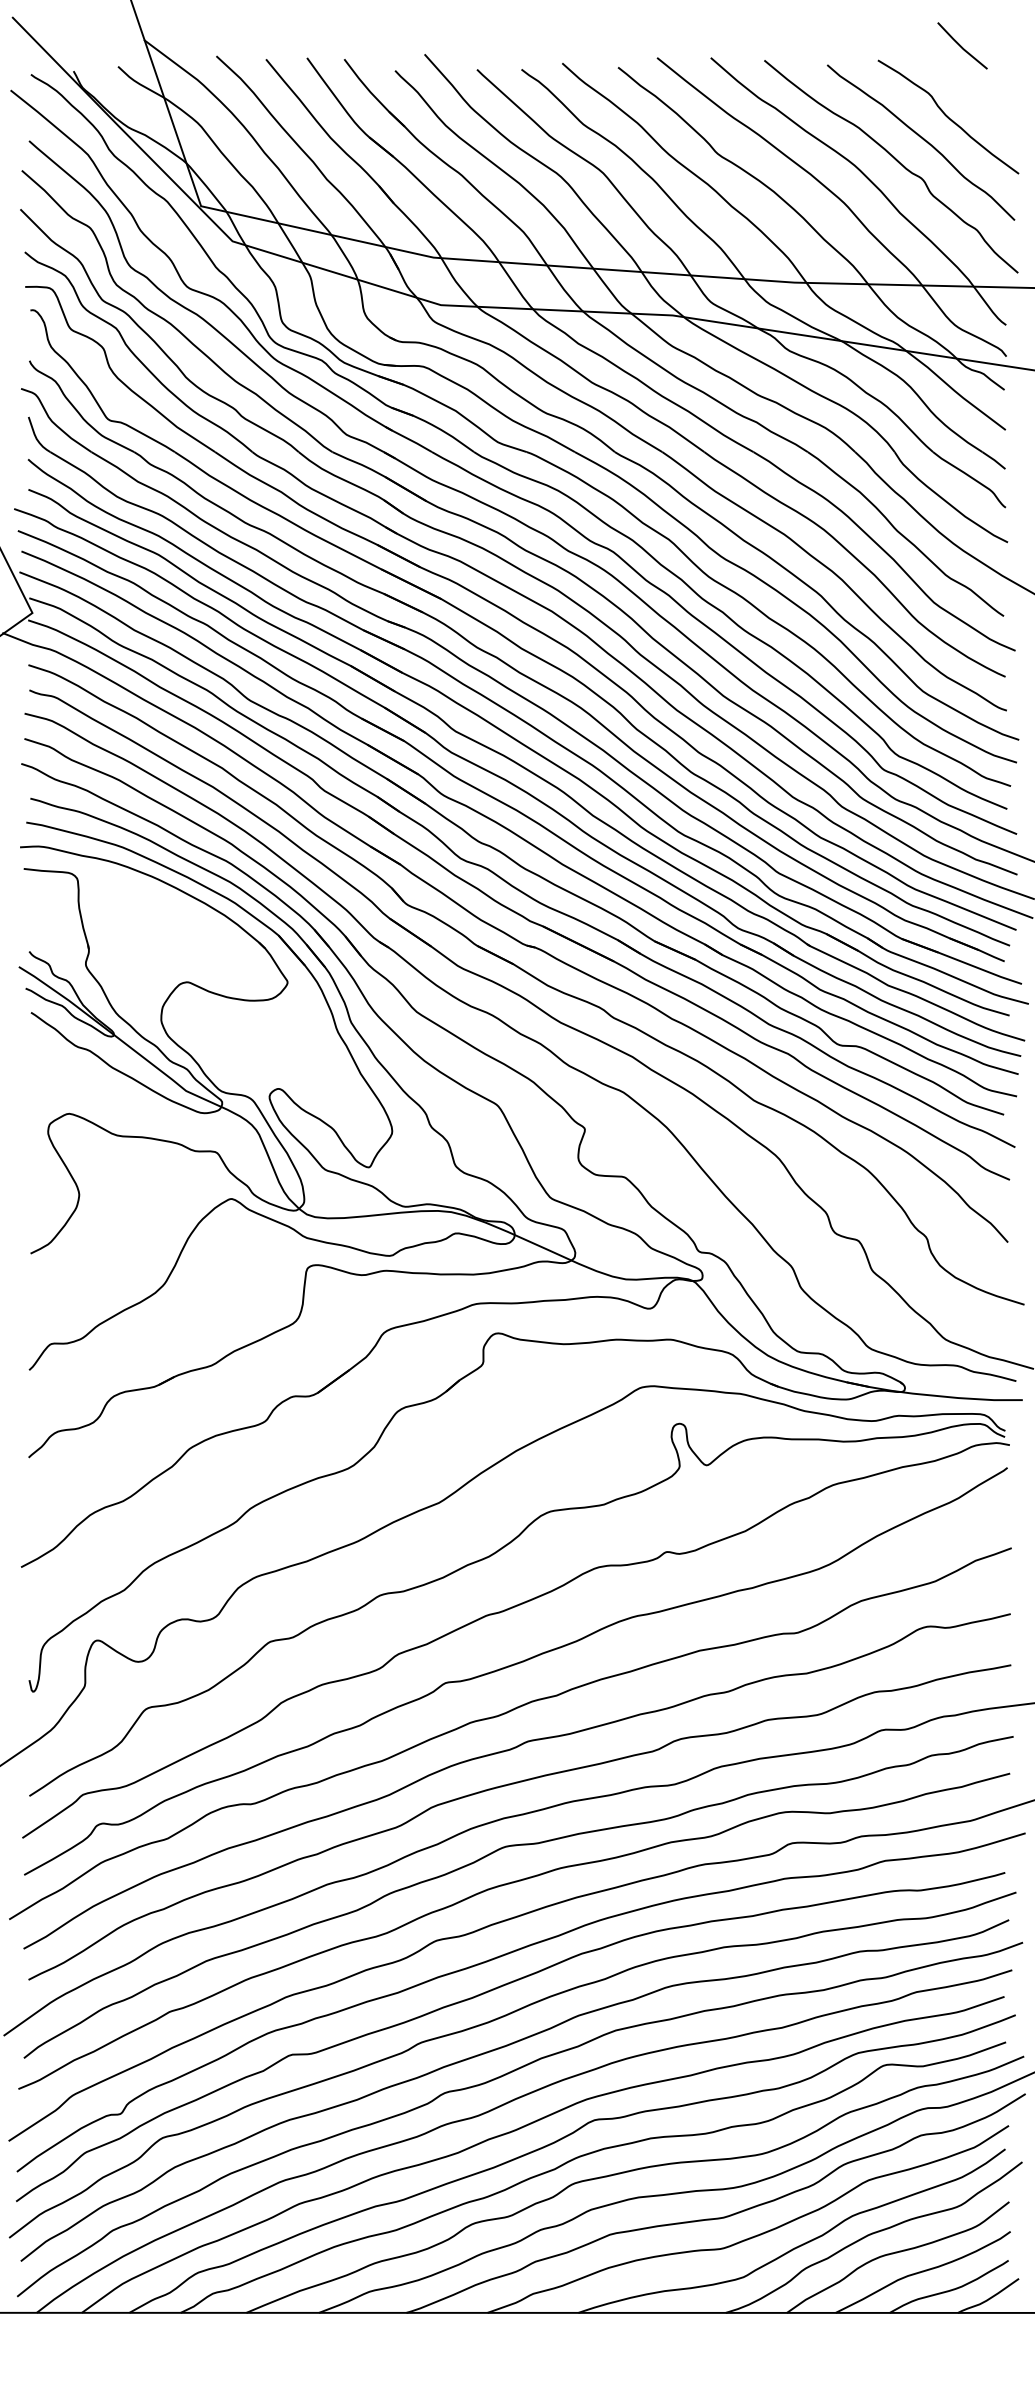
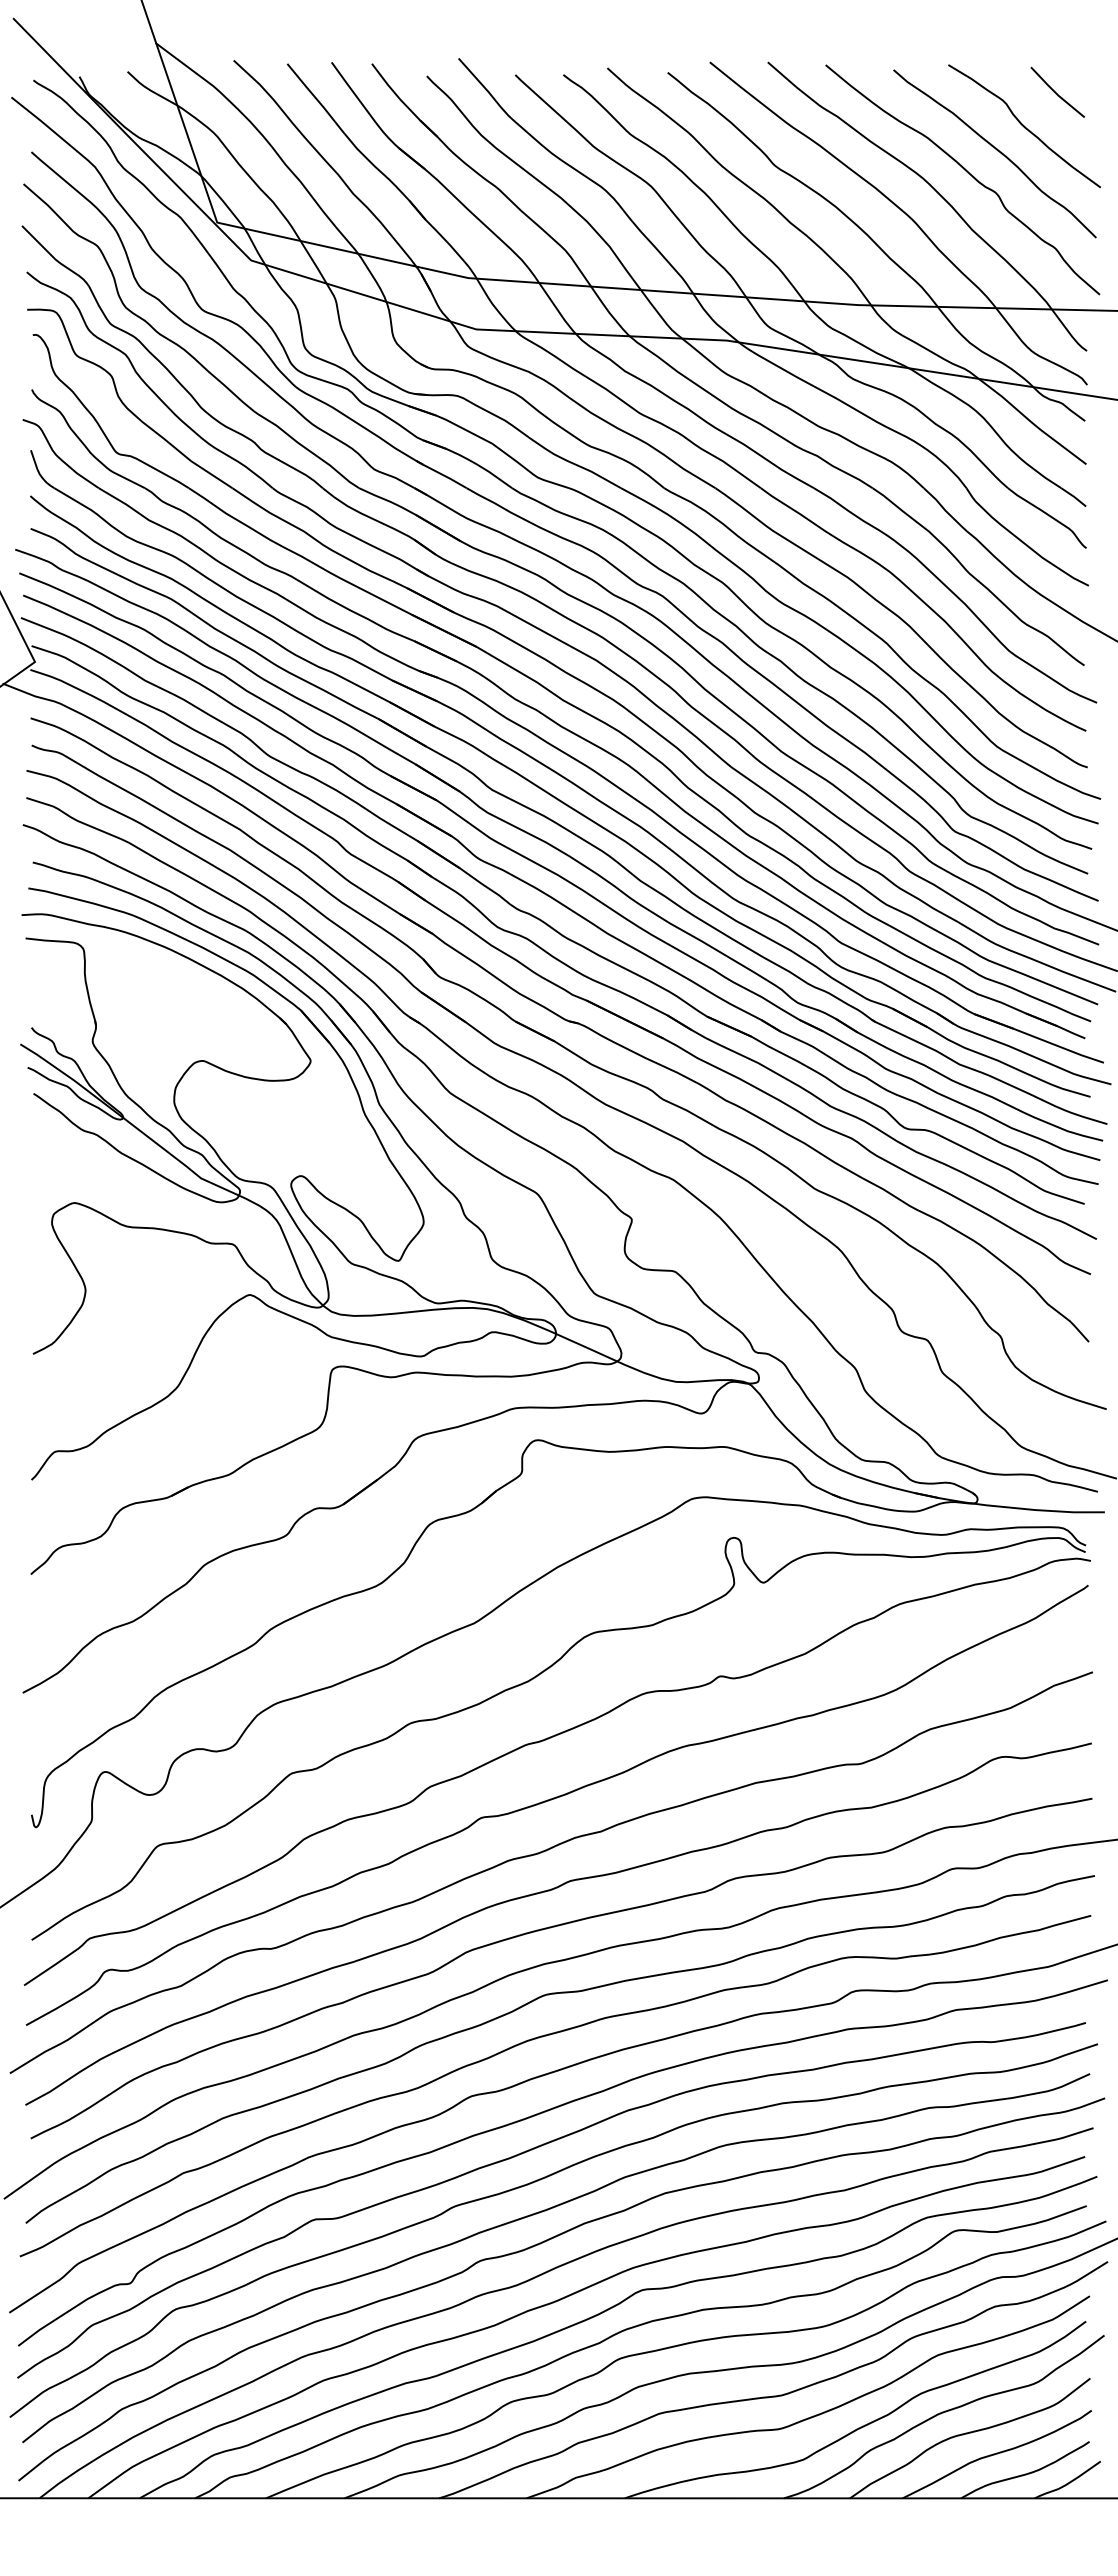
line: (961, 46) -> (1056, 92), moved

